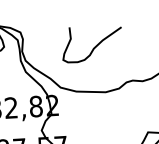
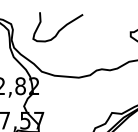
part: (91, 44) -> (57, 27), moved

